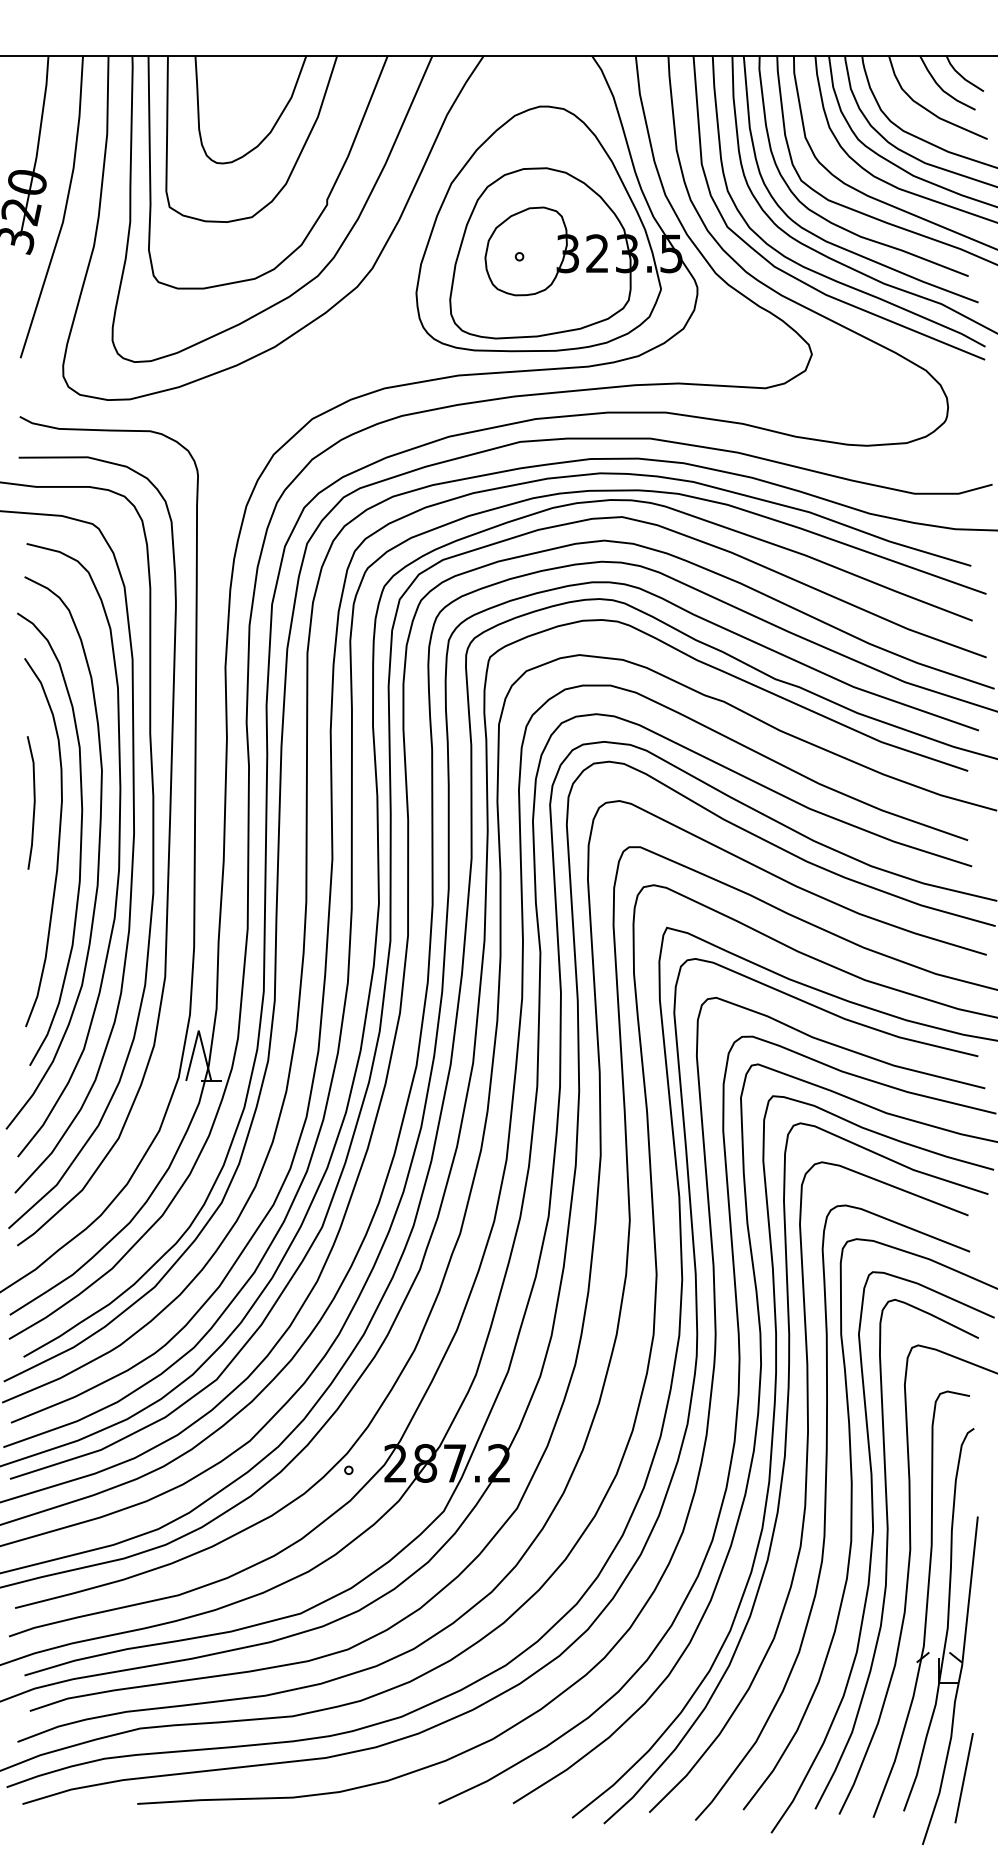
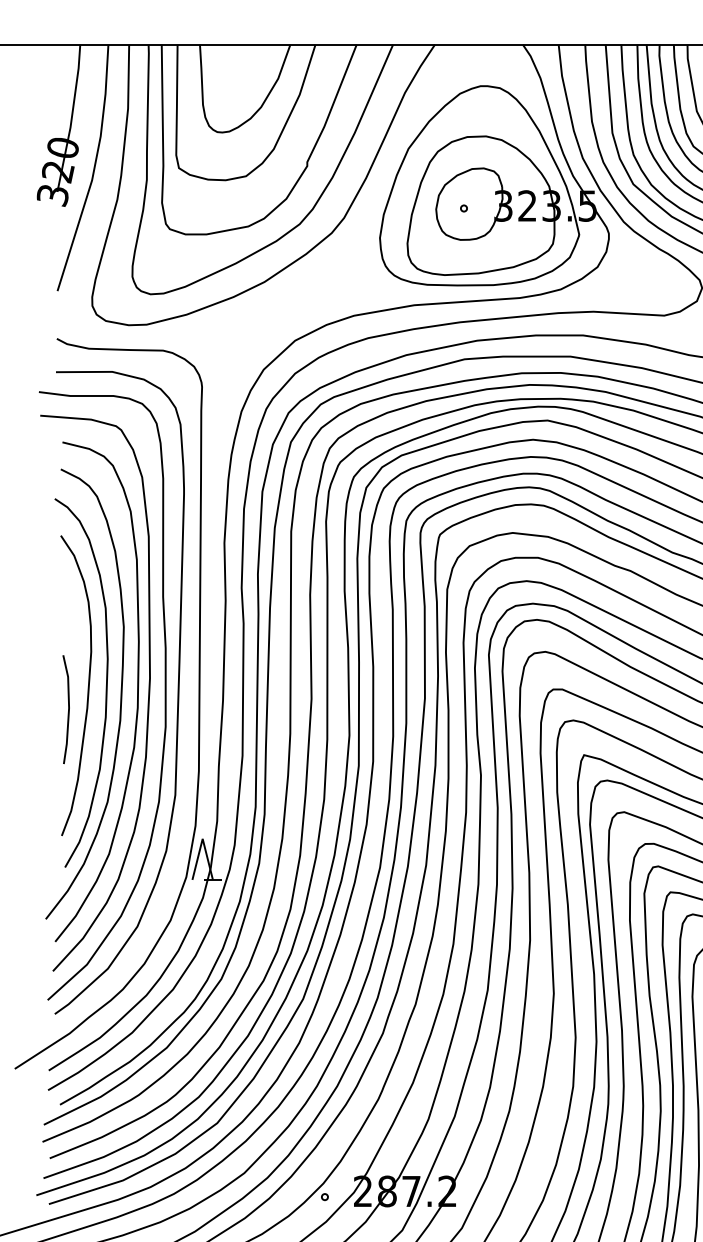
line: (33, 802) -> (68, 709), moved

